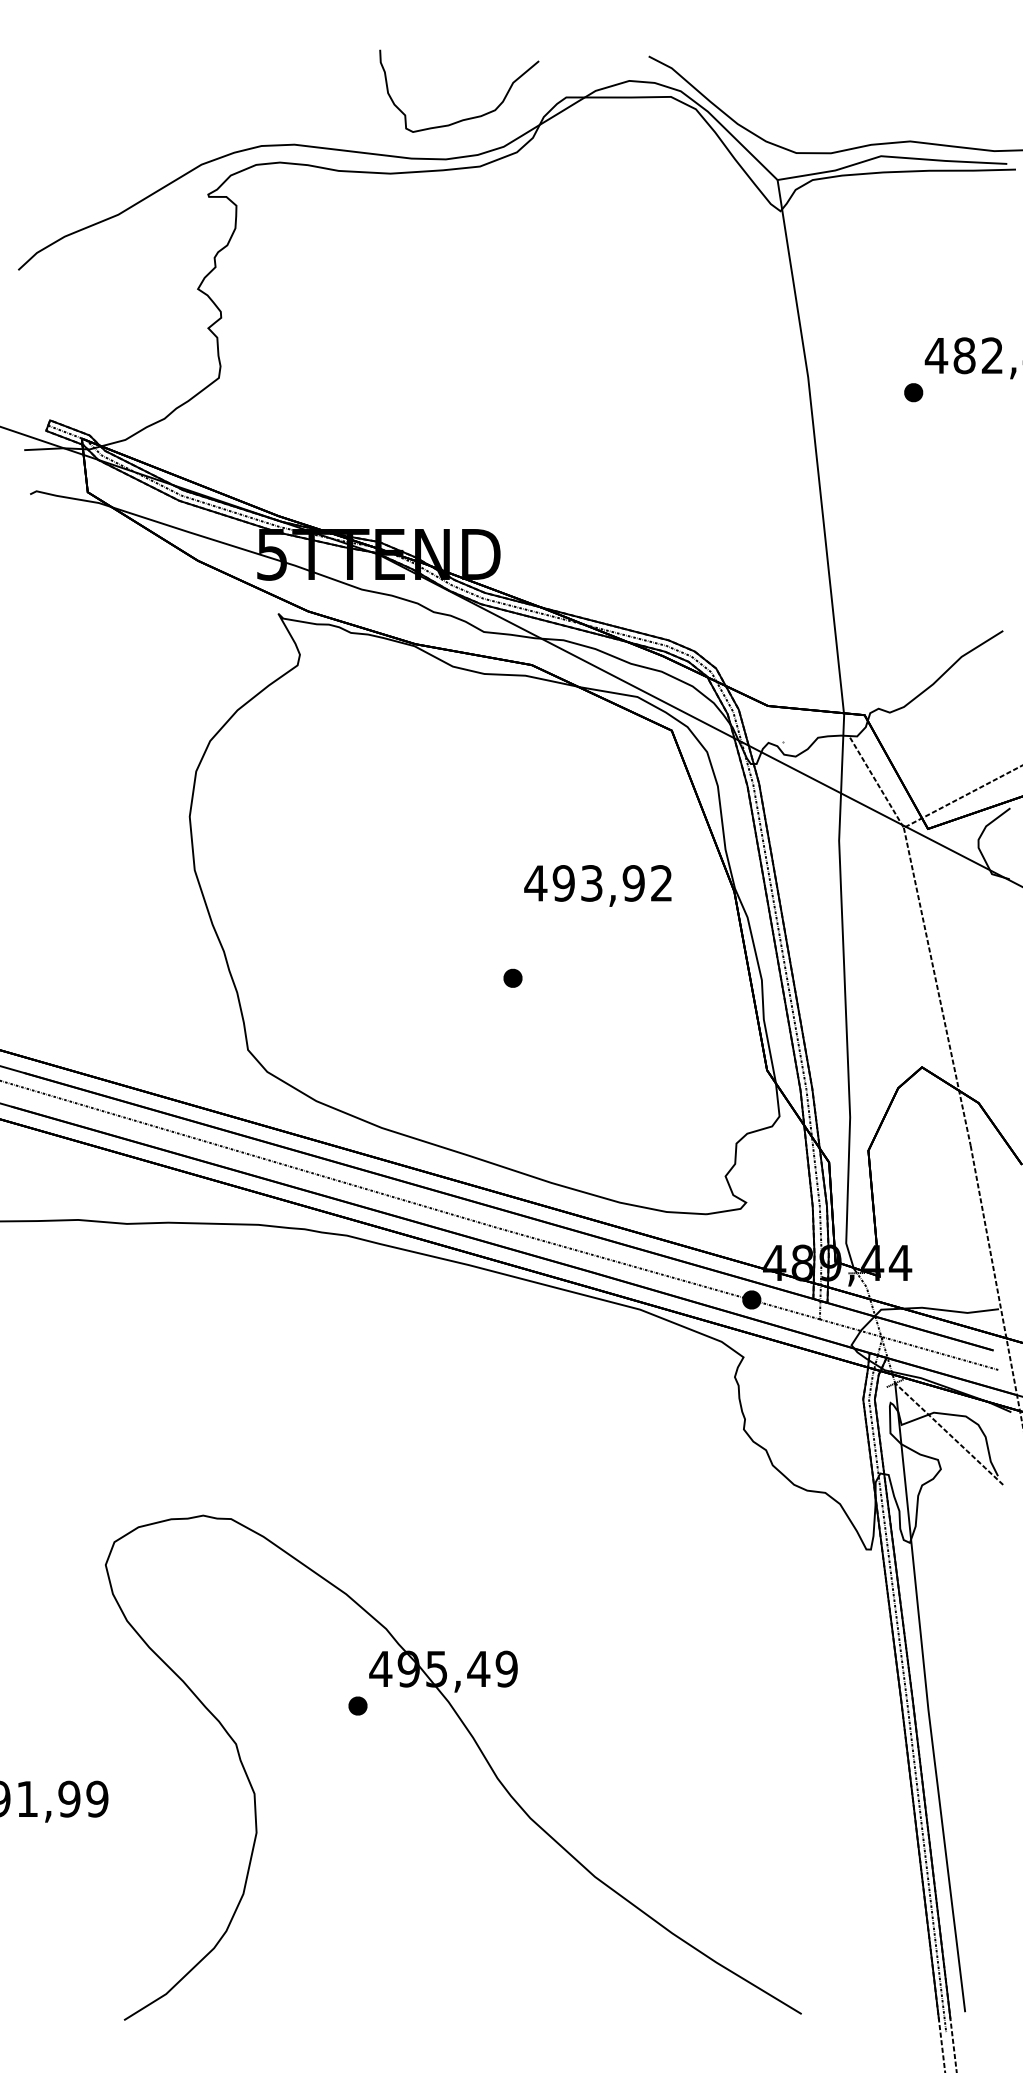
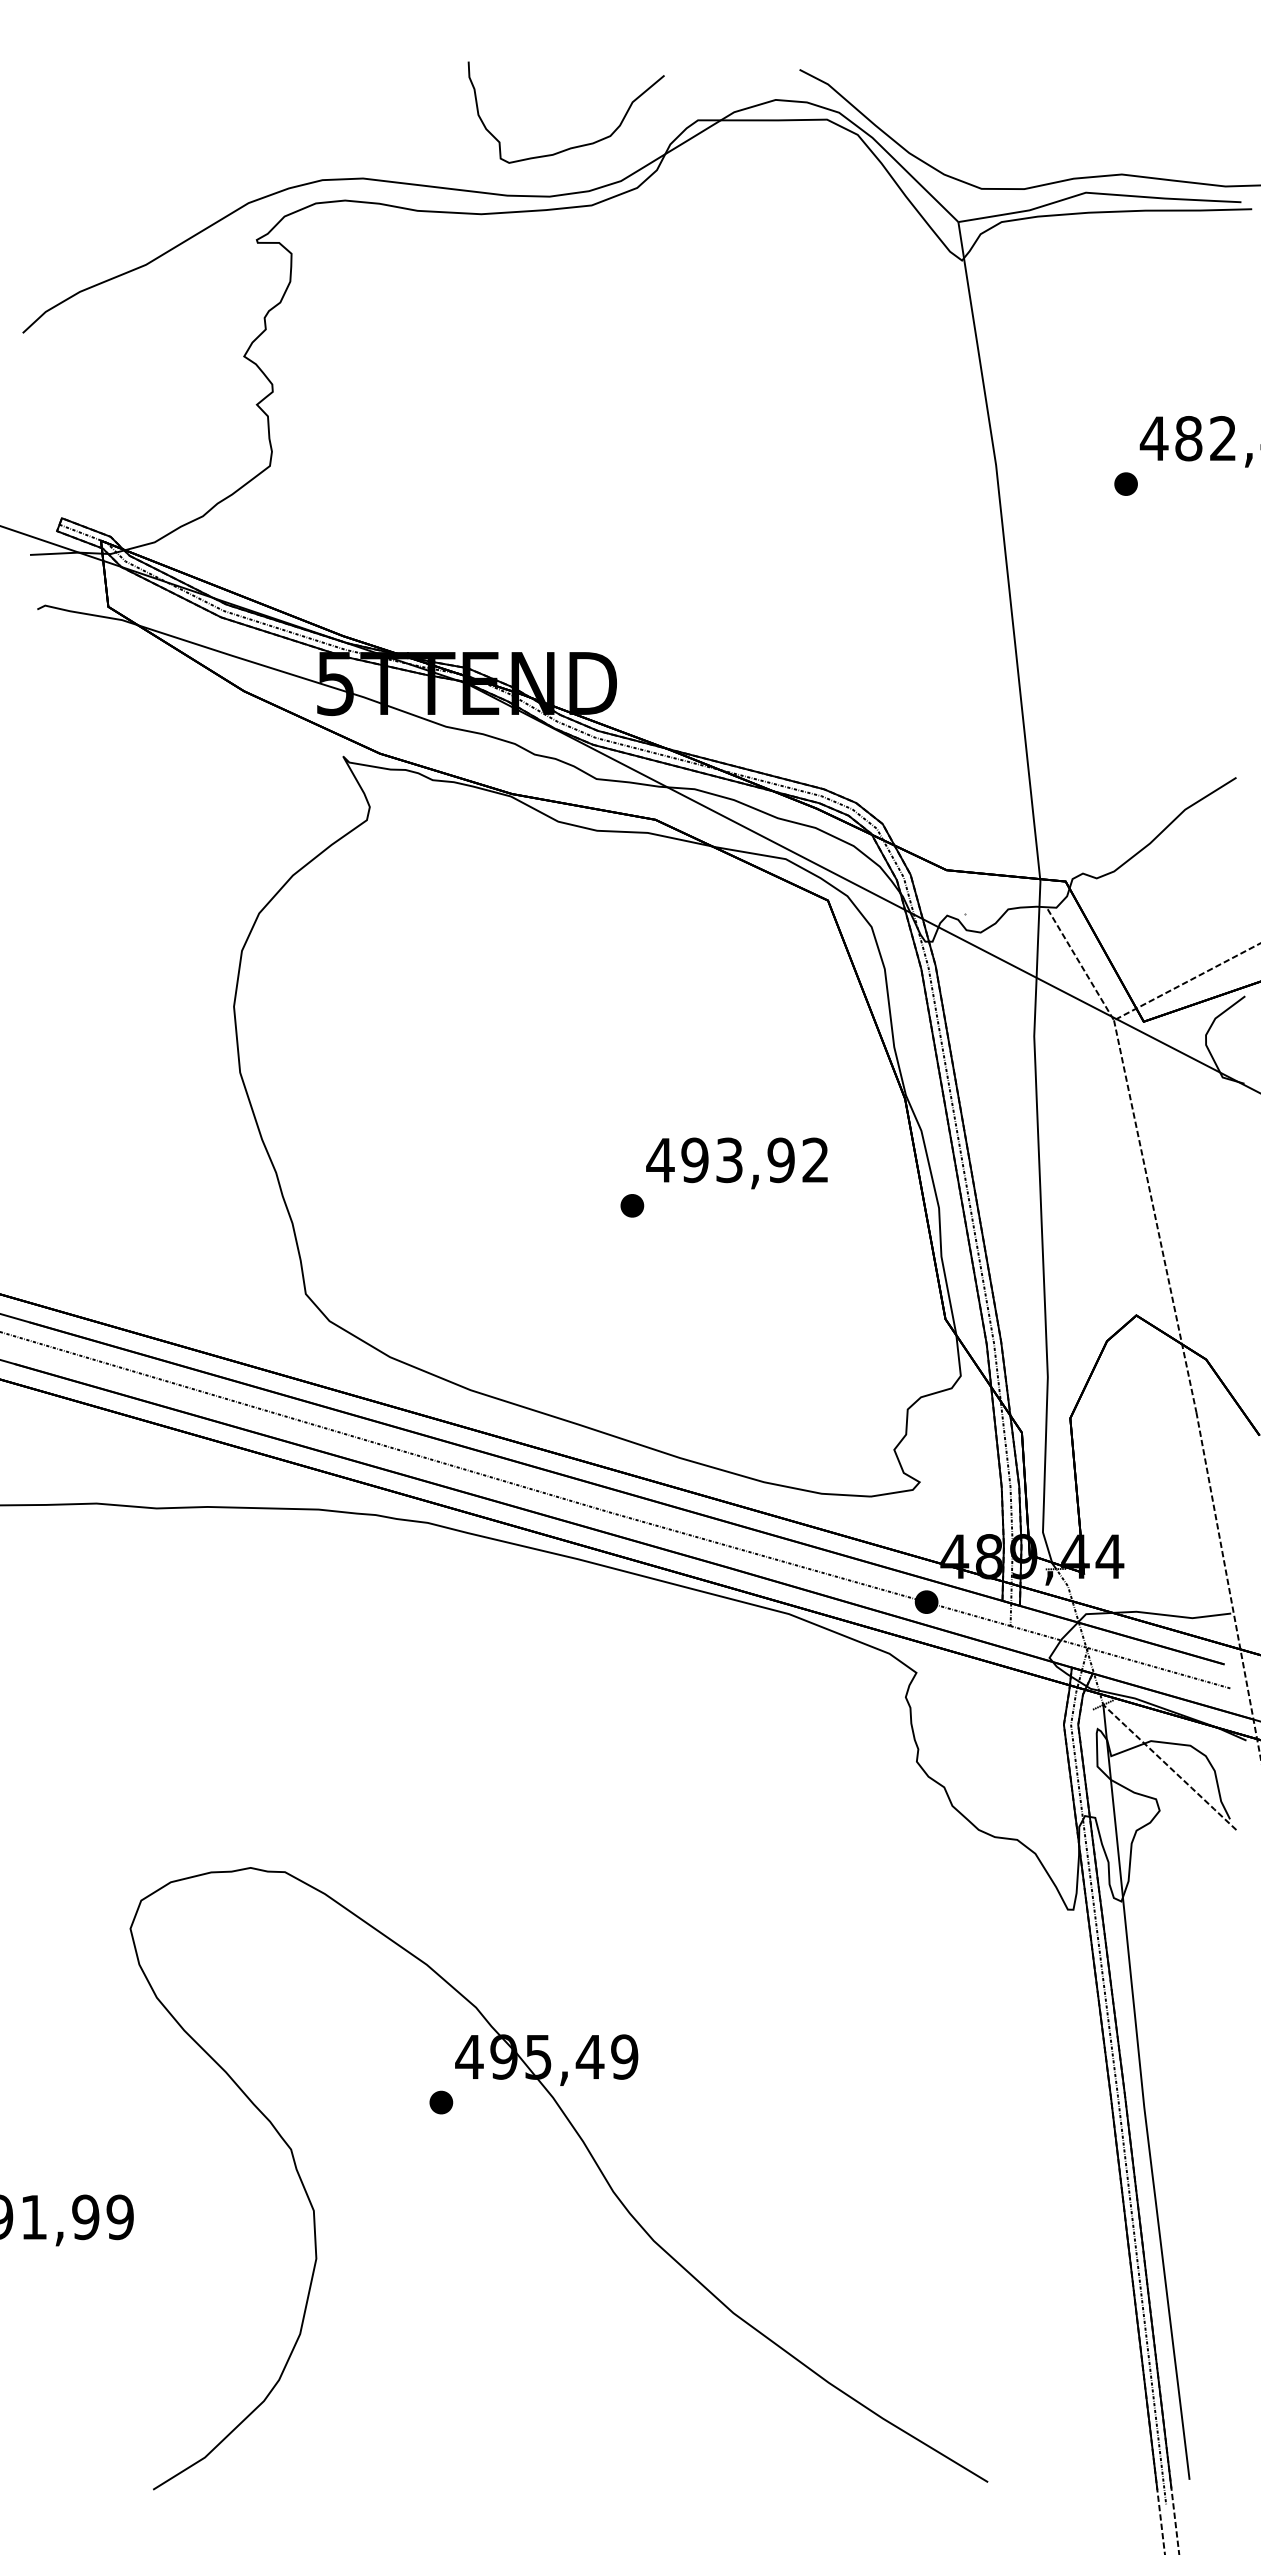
text: (597, 885) -> (736, 1162), moved

